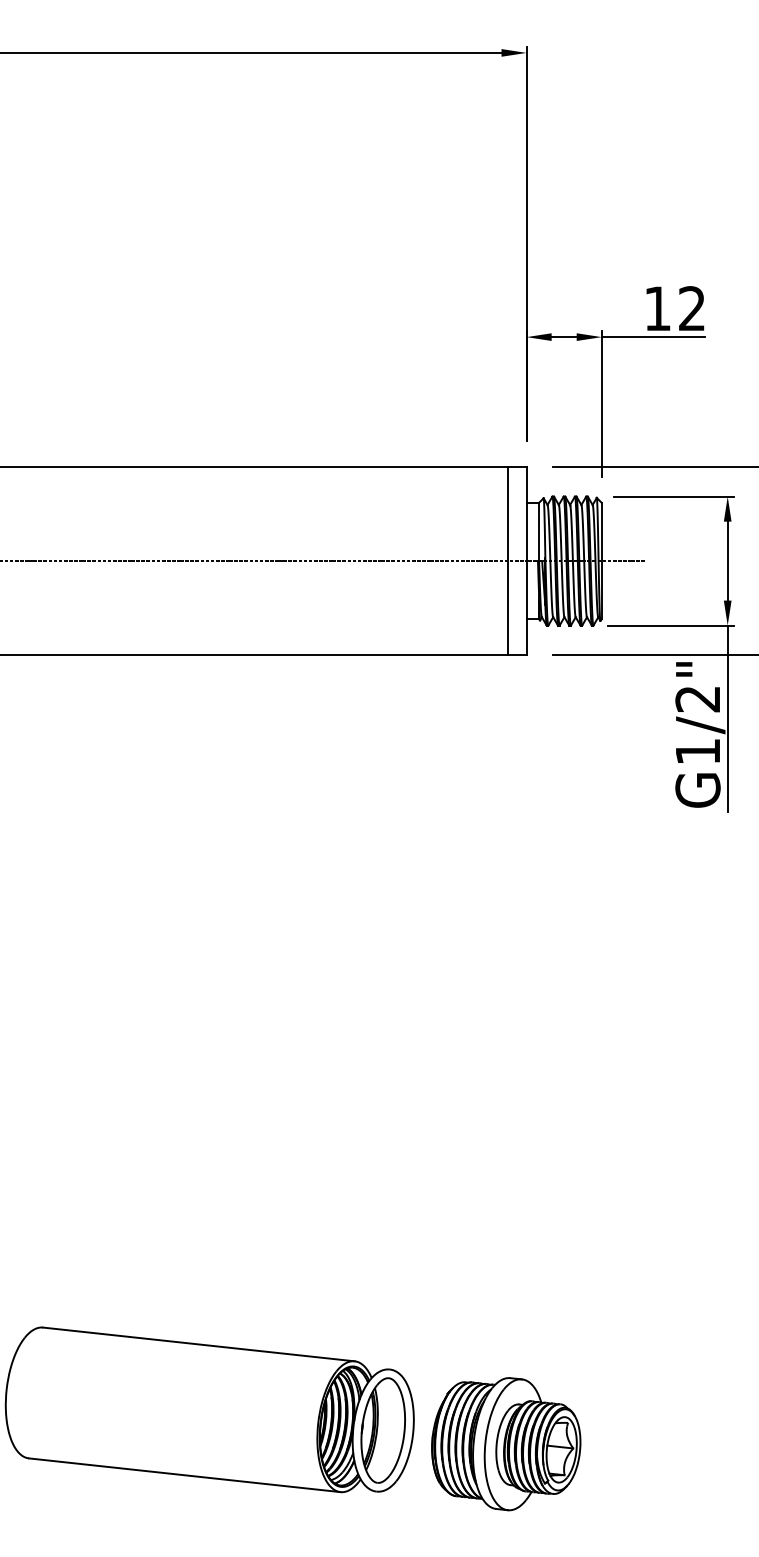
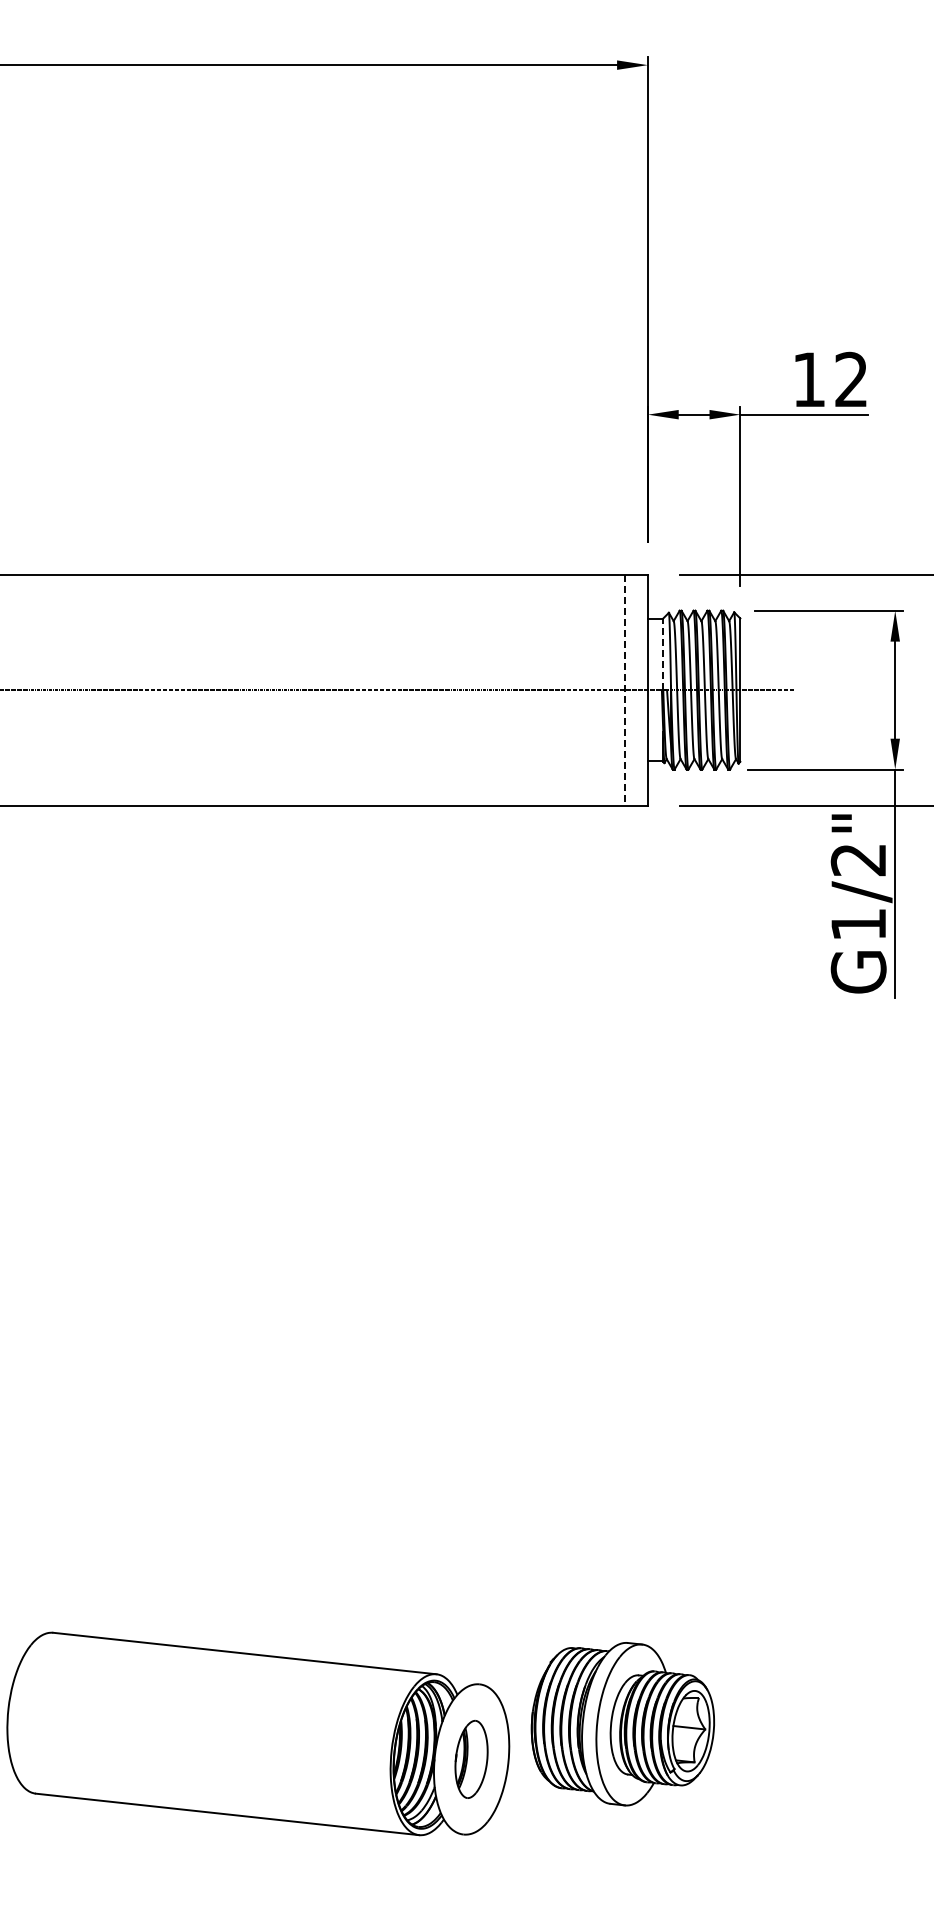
line: (539, 532) -> (663, 654), solid -> dashed
line: (507, 561) -> (624, 690), solid -> dashed
part: (383, 1430) -> (471, 1759), size x0.6
part: (505, 1444) -> (622, 1724), moved

